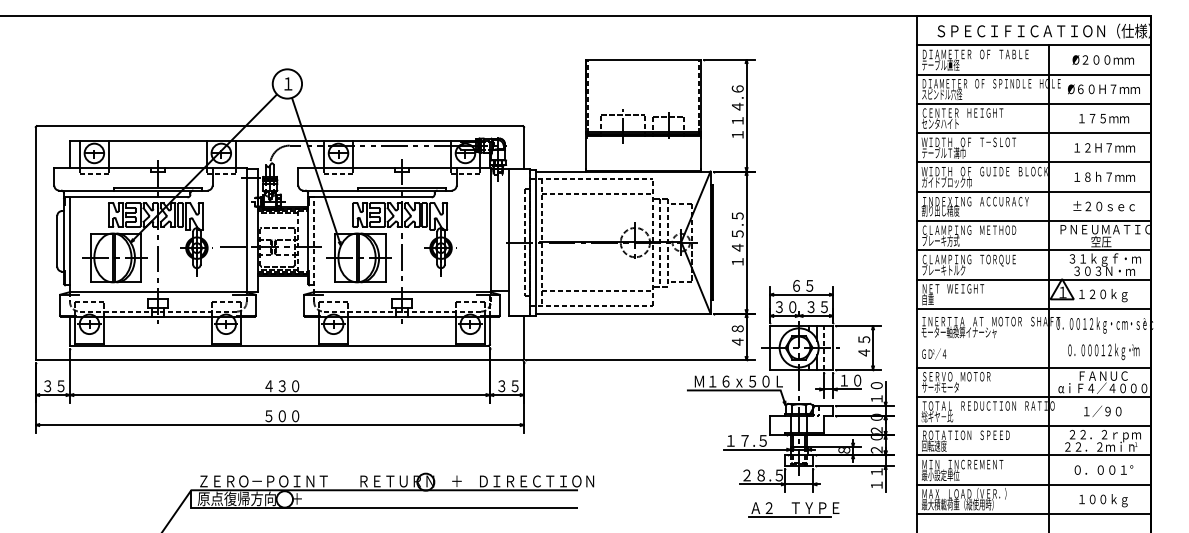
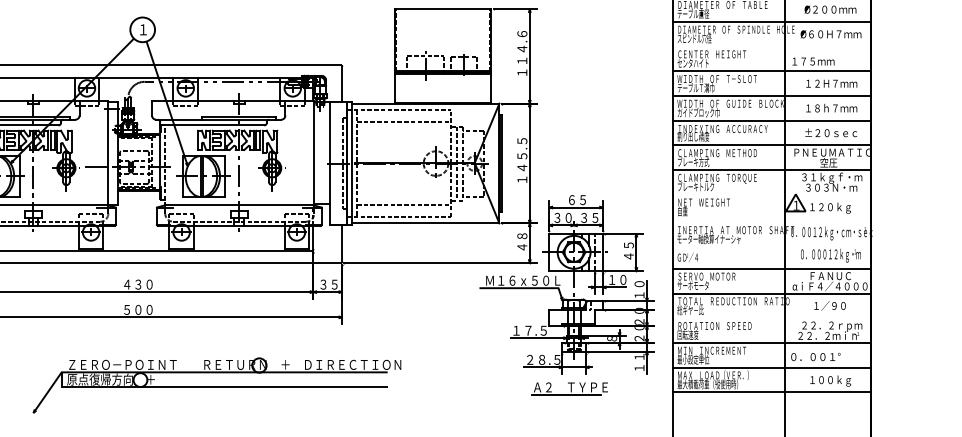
line: (1034, 103) -> (772, 46), removed
text: (1104, 118) -> (813, 61), moved
line: (1034, 279) -> (772, 194), removed
line: (1034, 308) -> (772, 219), removed
line: (1034, 426) -> (772, 318), removed
text: (1103, 469) -> (815, 356), moved

